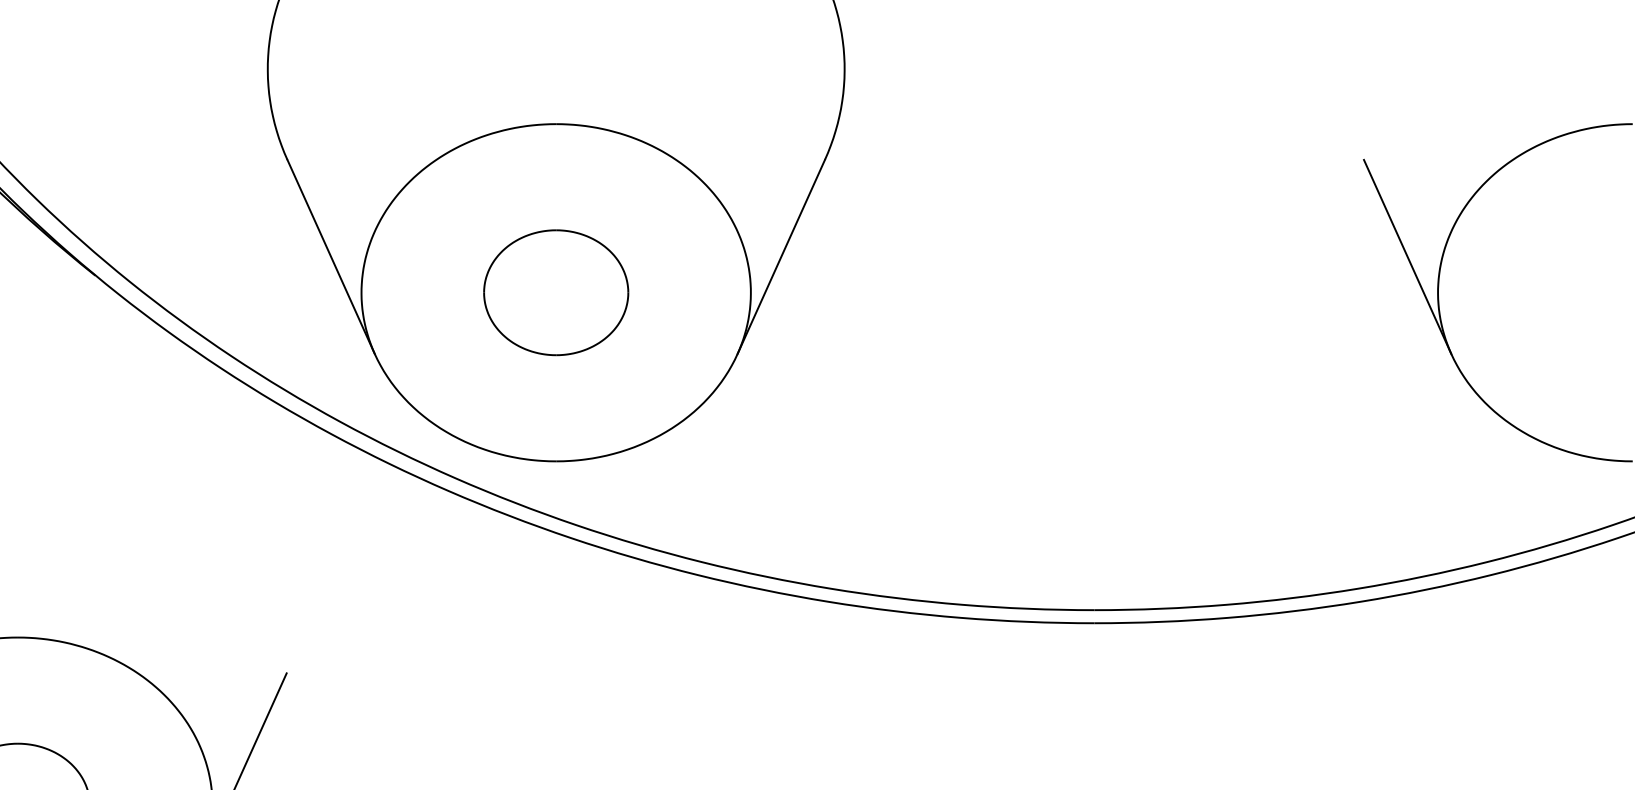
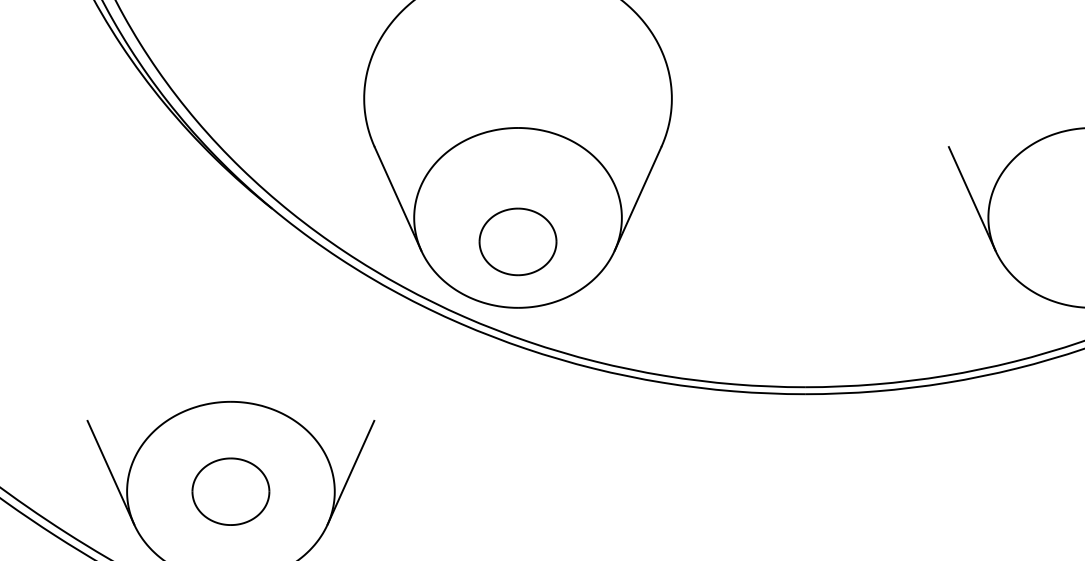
part: (555, 291) -> (517, 241), moved

